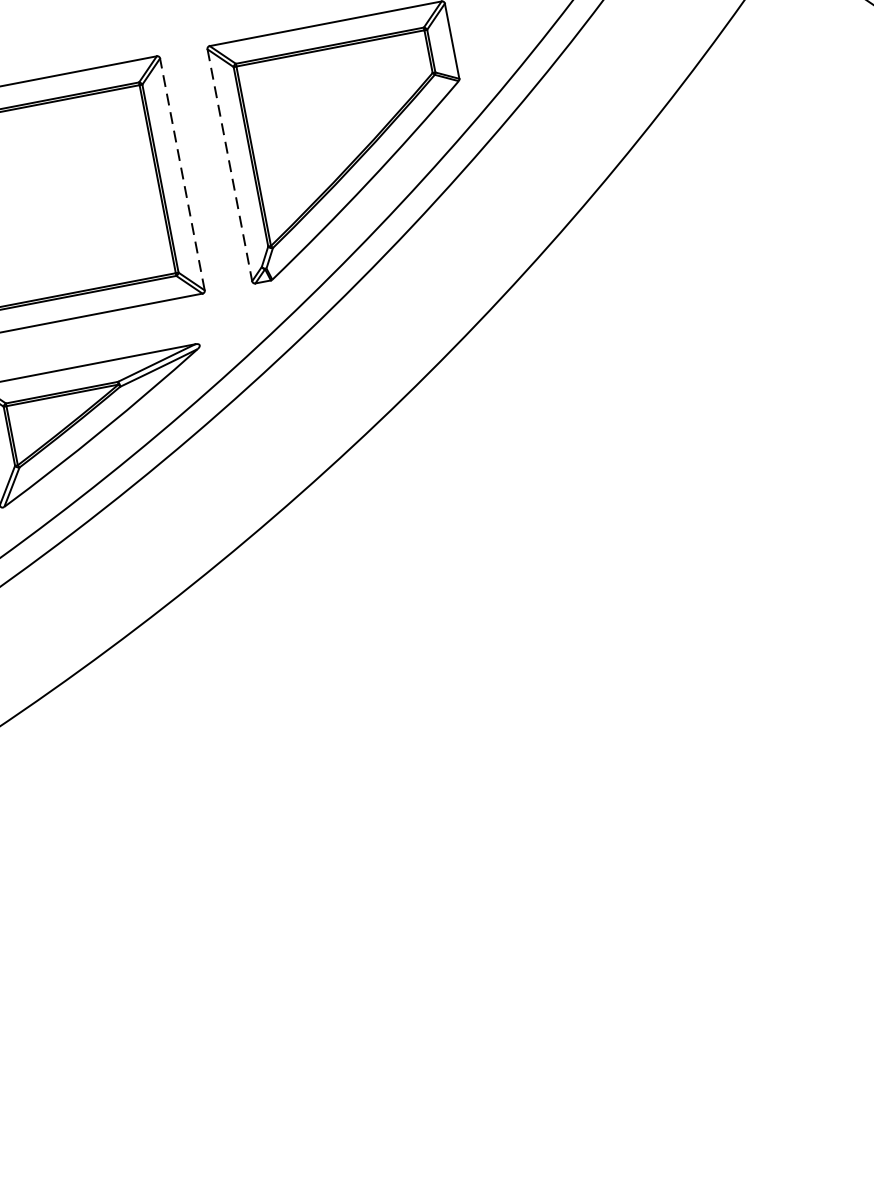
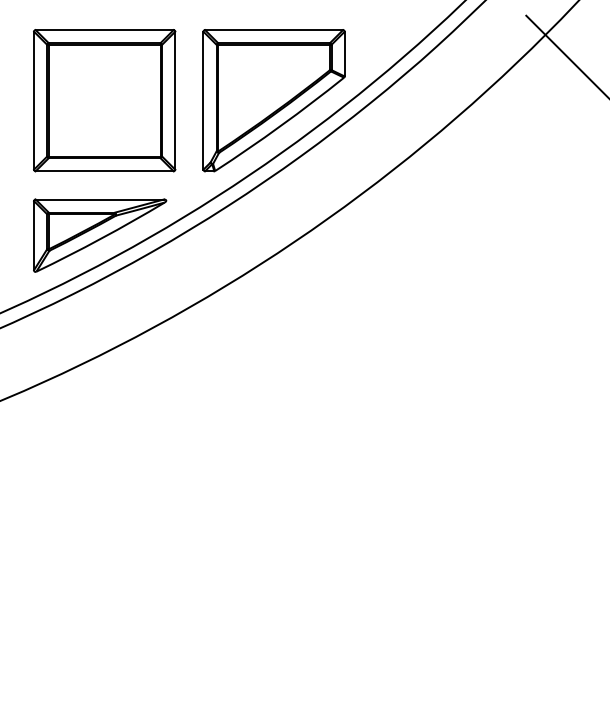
line: (229, 164) -> (203, 100), dashed -> solid
line: (182, 174) -> (175, 100), dashed -> solid

